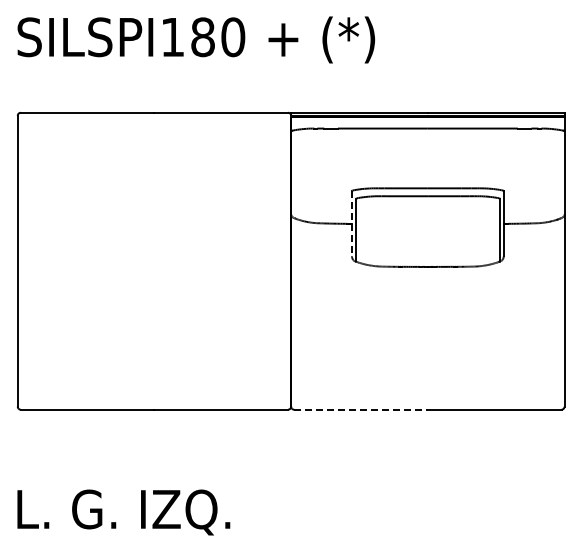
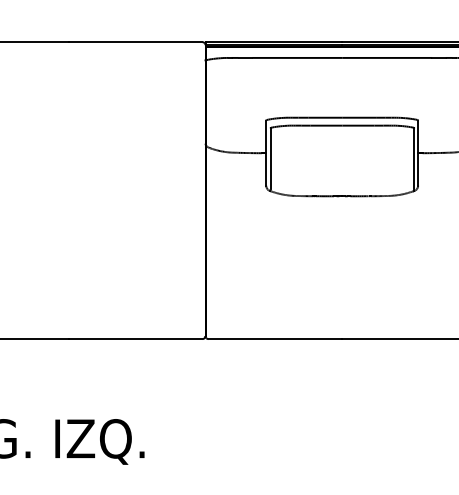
line: (351, 224) -> (265, 153), dashed -> solid
line: (361, 409) -> (275, 338), dashed -> solid

